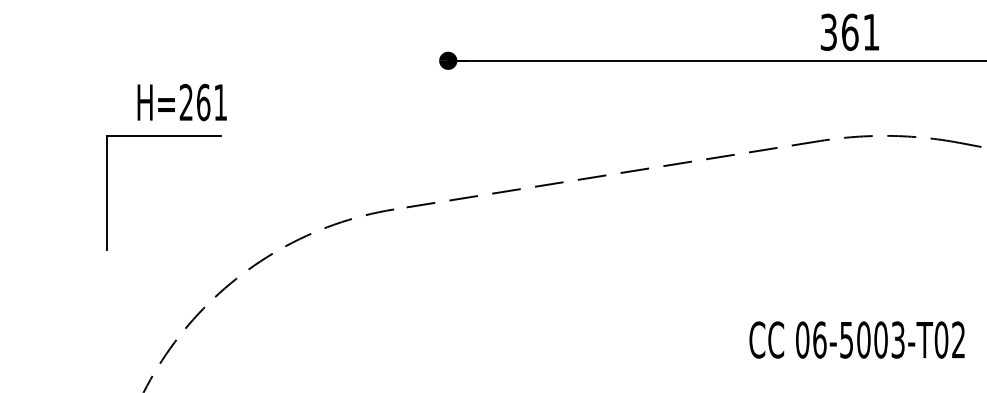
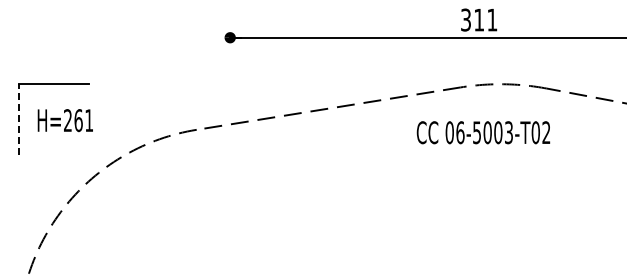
text: (850, 31) -> (479, 19), 361 -> 311
text: (180, 102) -> (64, 120), moved
line: (106, 191) -> (18, 118), solid -> dashed
text: (857, 339) -> (483, 132), moved

